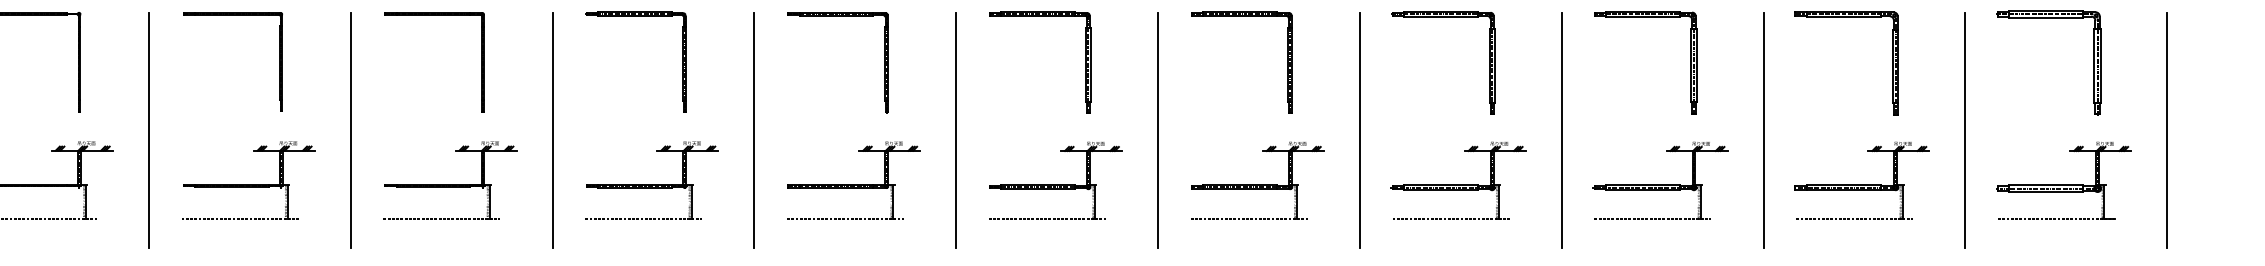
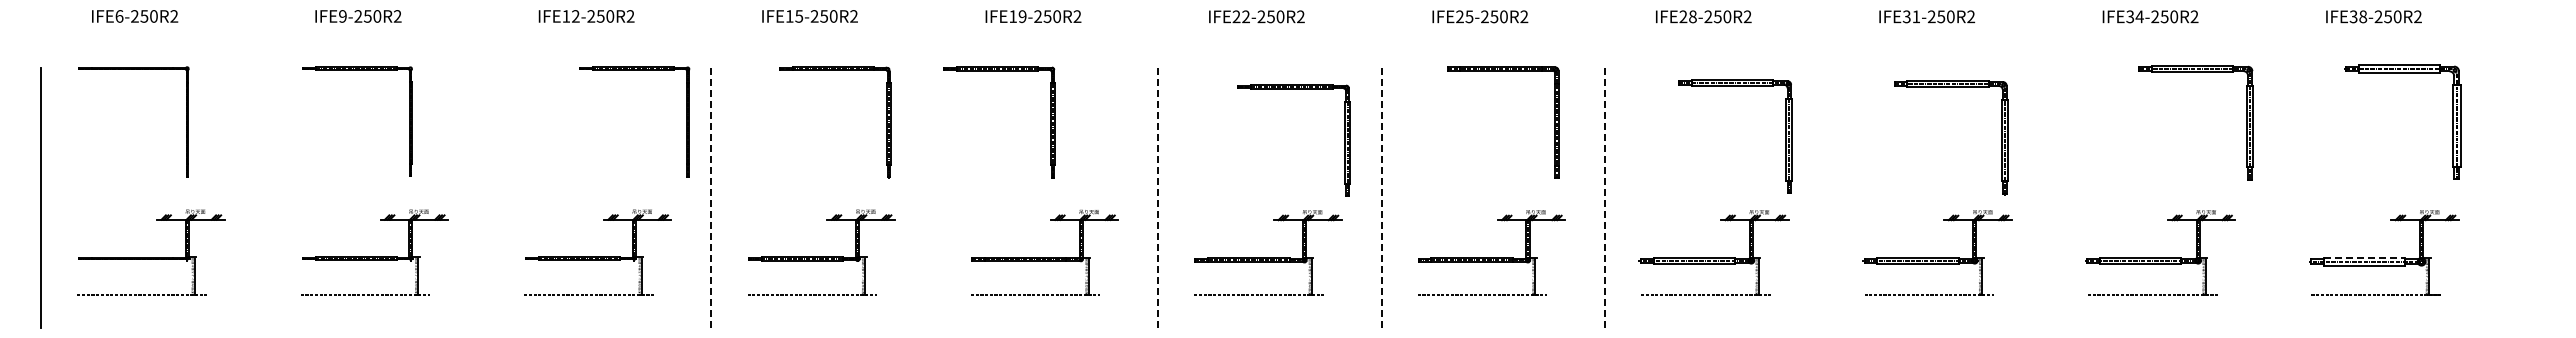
part: (434, 15) -> (634, 70), moved
part: (838, 16) -> (999, 71), moved
part: (1039, 16) -> (1293, 89), moved
part: (1242, 16) -> (1503, 71), moved
part: (1443, 17) -> (1735, 86), moved
part: (1645, 17) -> (1951, 87), moved
part: (1846, 17) -> (2195, 72), moved
part: (2048, 18) -> (2402, 73), moved
part: (682, 62) -> (886, 122), moved
line: (148, 130) -> (264, 197), removed
line: (350, 130) -> (487, 197), removed
line: (754, 130) -> (934, 197), removed
line: (1561, 130) -> (1828, 197), removed
line: (1763, 130) -> (2051, 197), removed
line: (1965, 130) -> (2275, 197), removed
line: (2167, 130) -> (2498, 197), removed
line: (552, 131) -> (711, 198), solid -> dashed
line: (956, 131) -> (1158, 198), solid -> dashed
line: (1158, 131) -> (1381, 198), solid -> dashed
line: (1360, 131) -> (1605, 198), solid -> dashed
line: (2046, 184) -> (2364, 257), solid -> dashed

